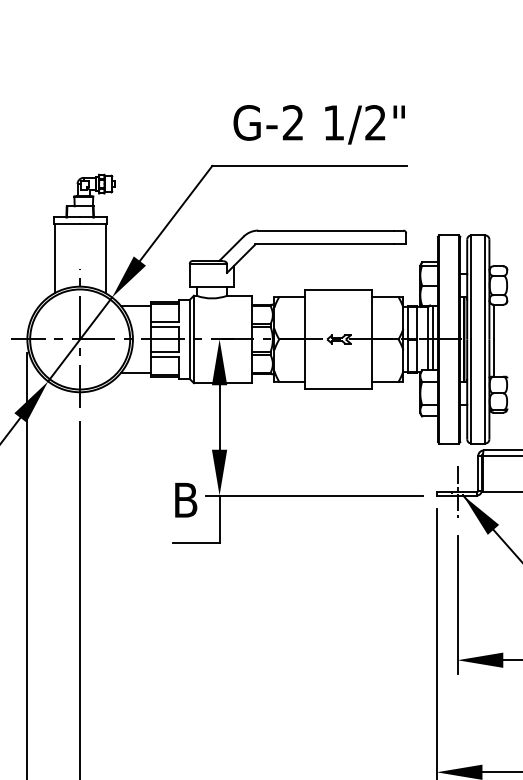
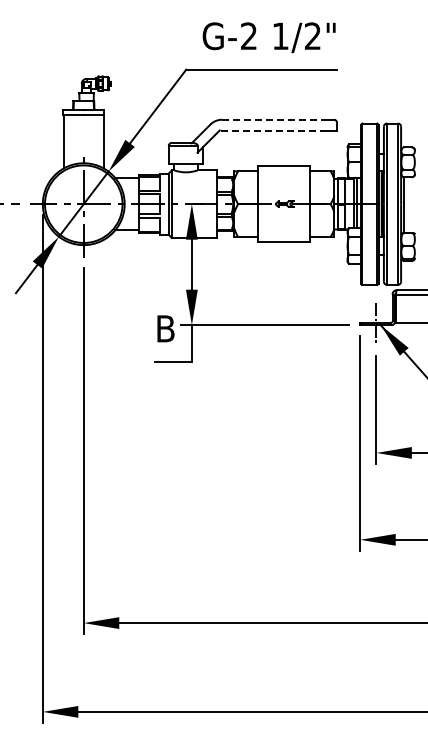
line: (326, 230) -> (274, 119), solid -> dashed
line: (324, 244) -> (273, 130), solid -> dashed

